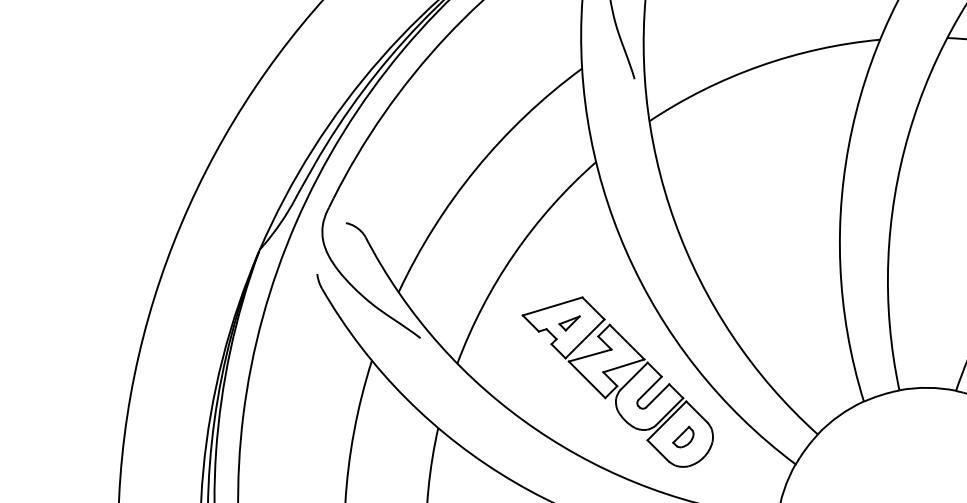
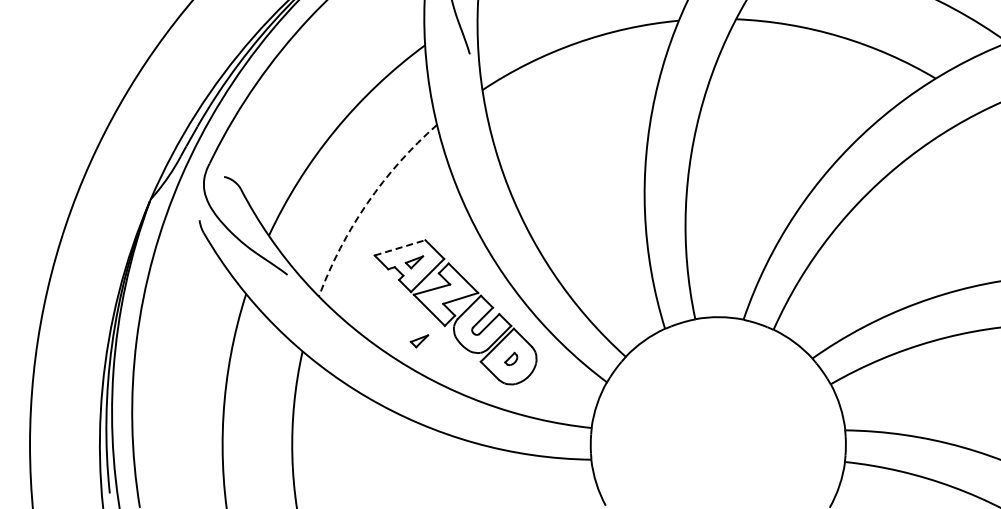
arc: (514, 254) -> (367, 203), solid -> dashed
line: (553, 306) -> (400, 247), solid -> dashed
part: (575, 416) -> (419, 341), added
part: (682, 436) -> (510, 358), size x0.7

